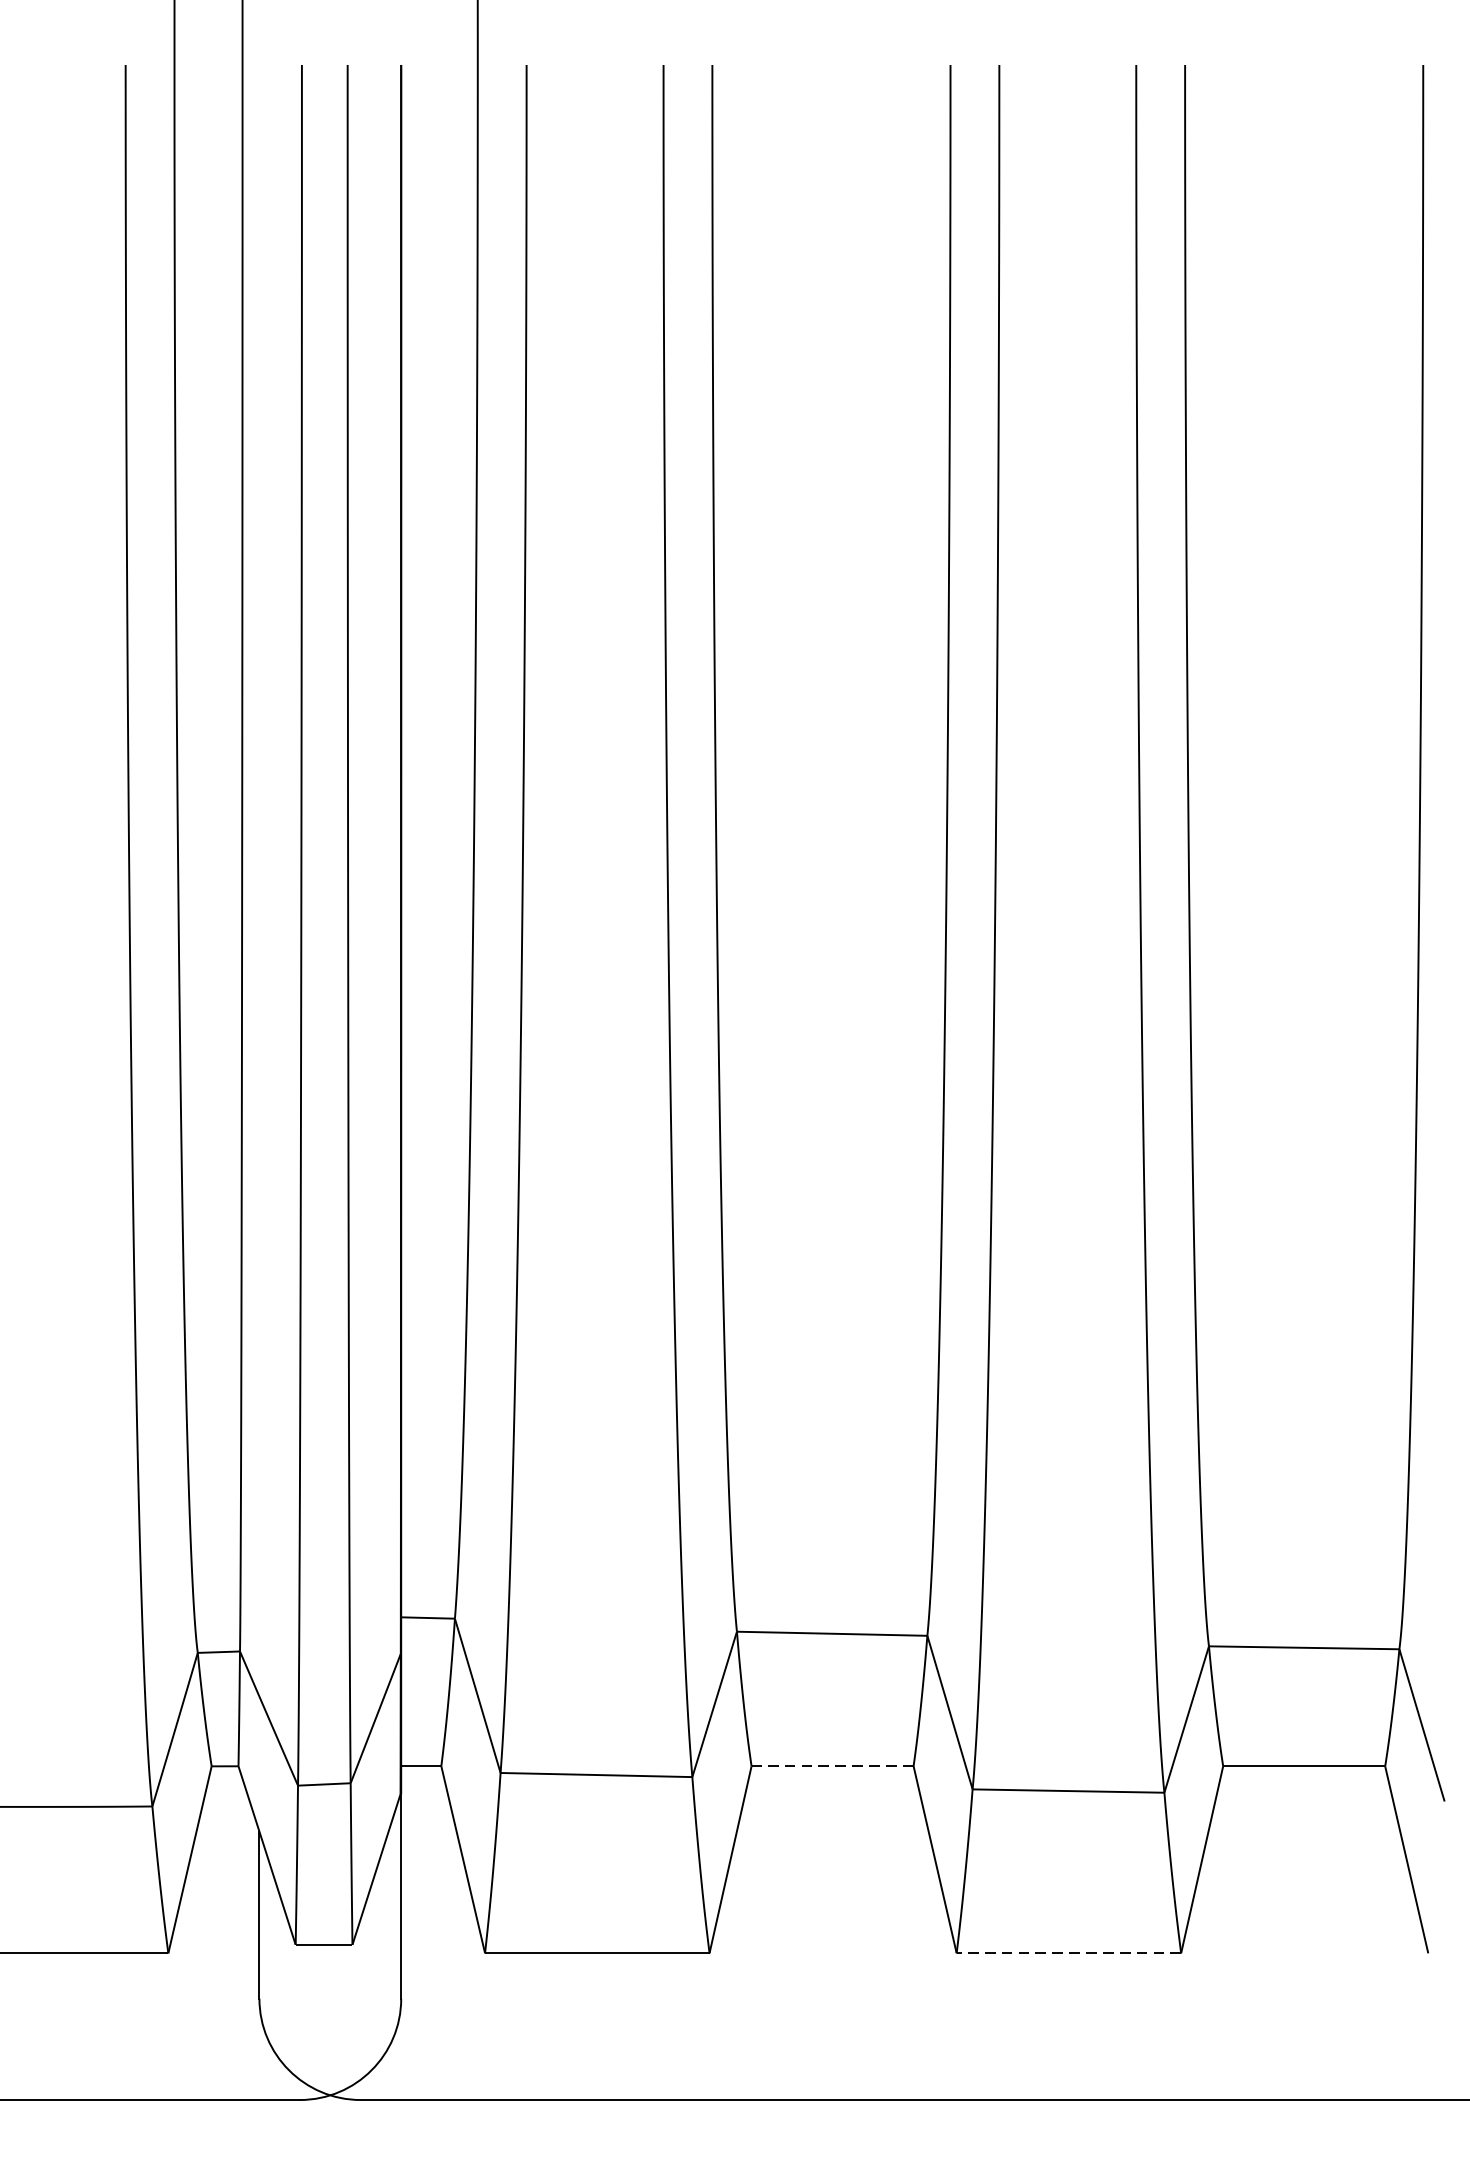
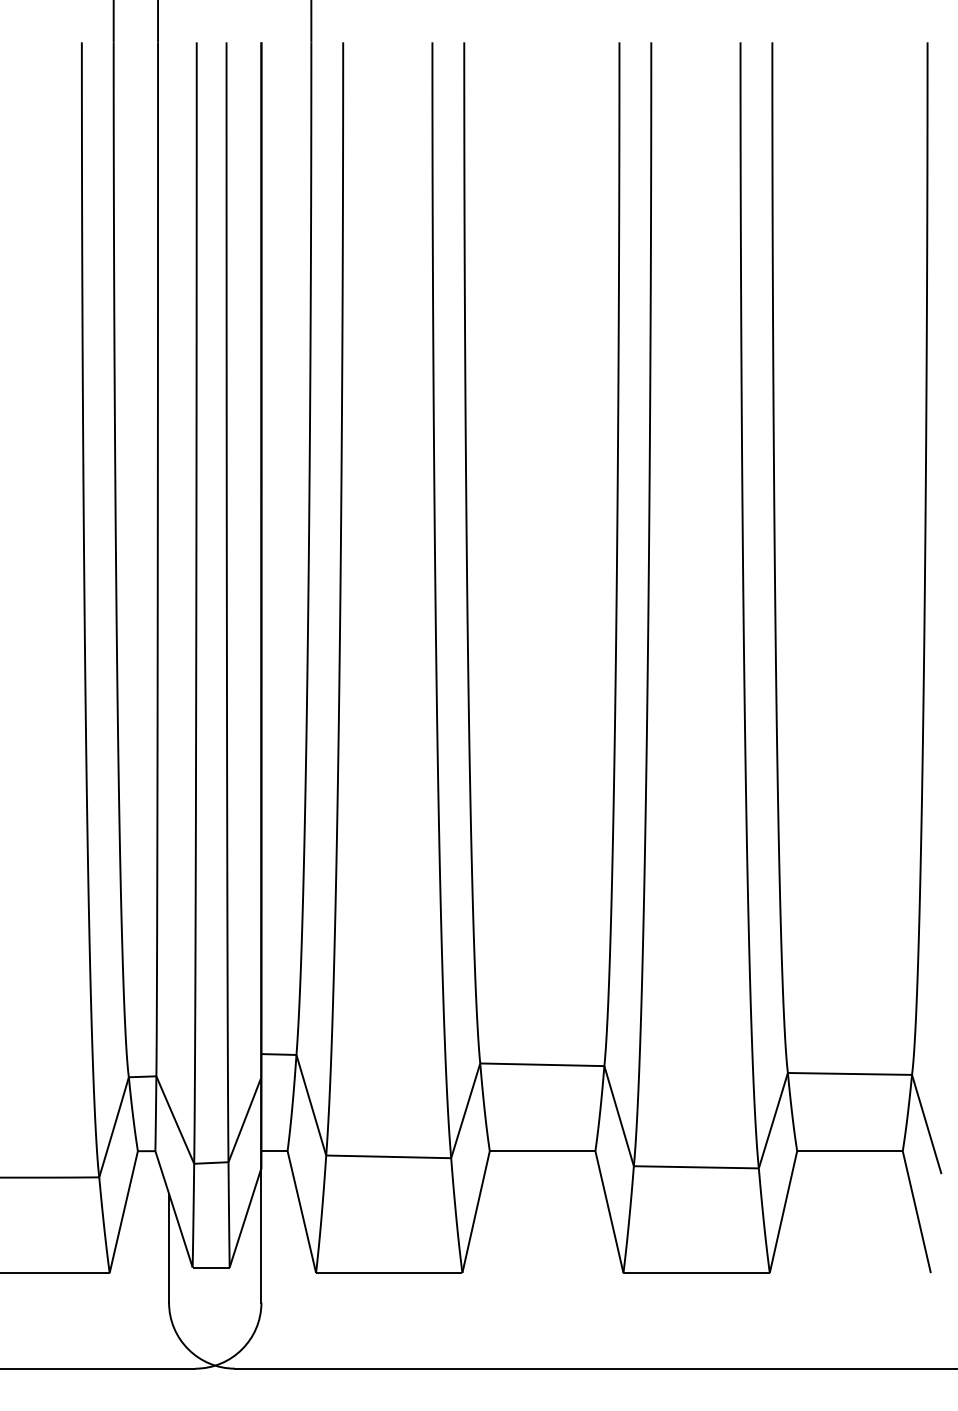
line: (833, 1766) -> (543, 1151), dashed -> solid
line: (1068, 1953) -> (696, 1273), dashed -> solid

